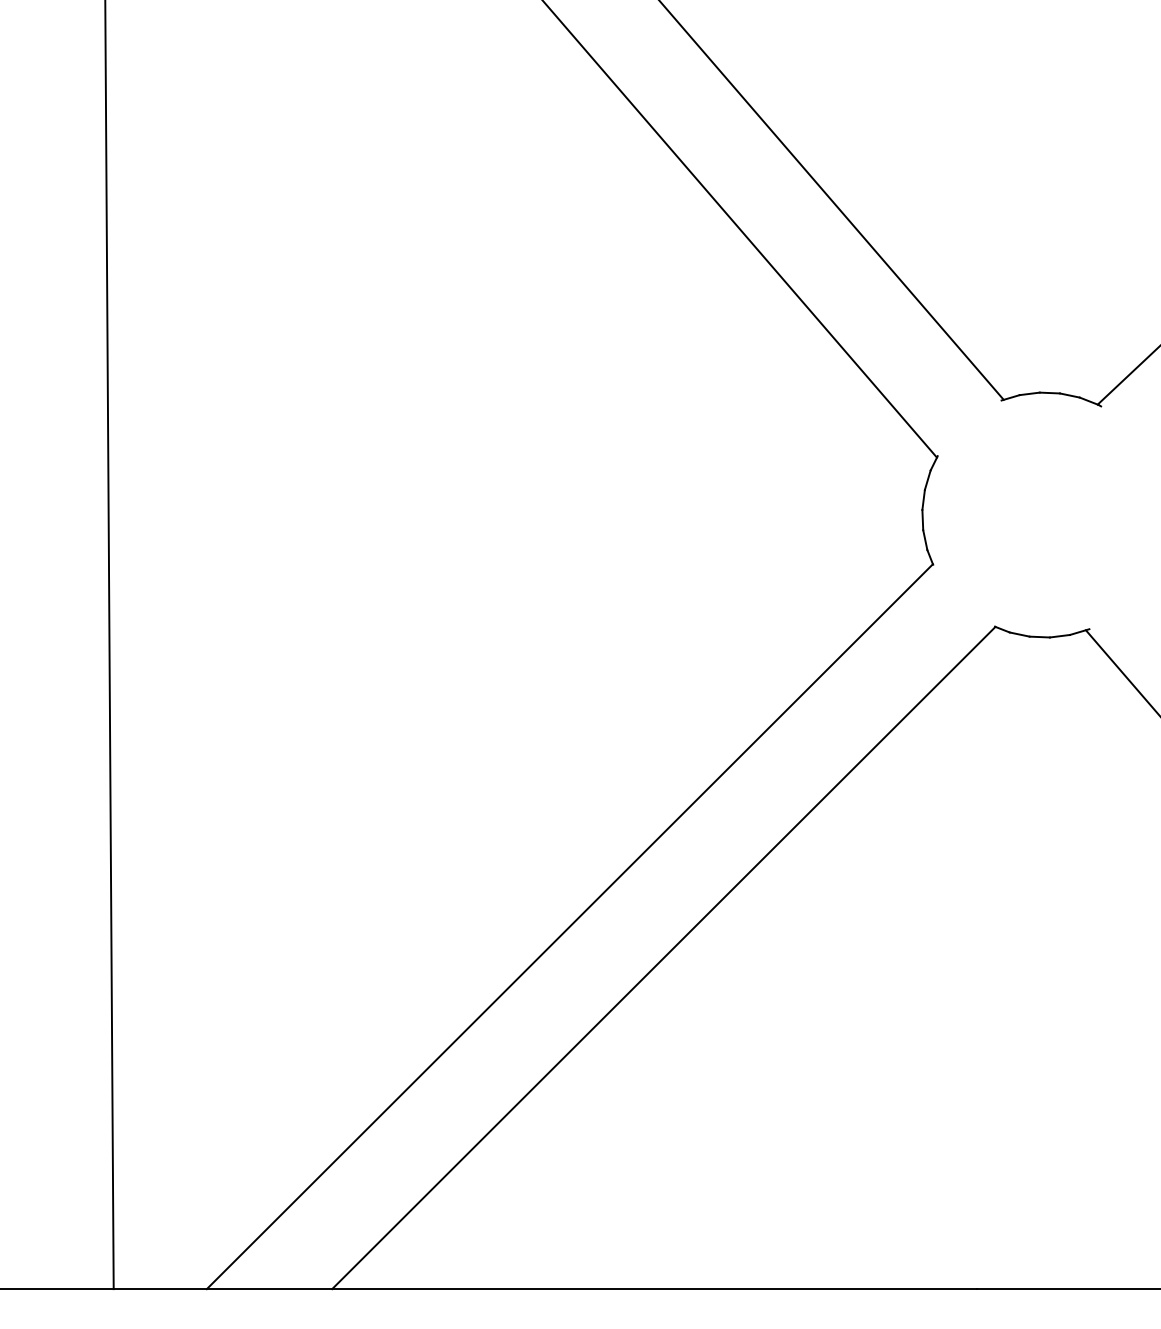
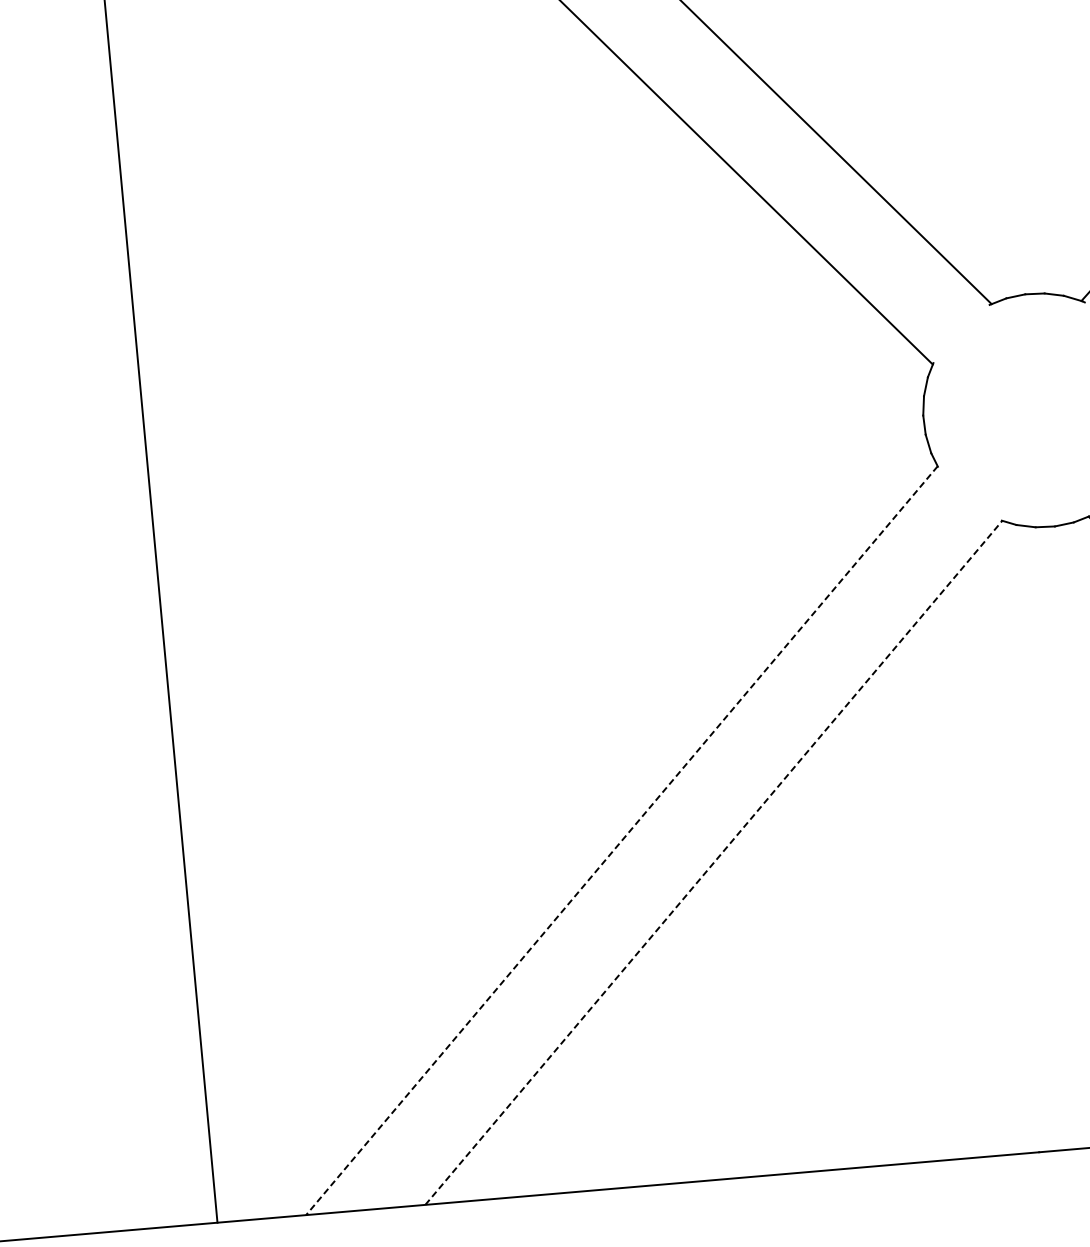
line: (569, 926) -> (621, 840), solid -> dashed
line: (663, 958) -> (713, 863), solid -> dashed

